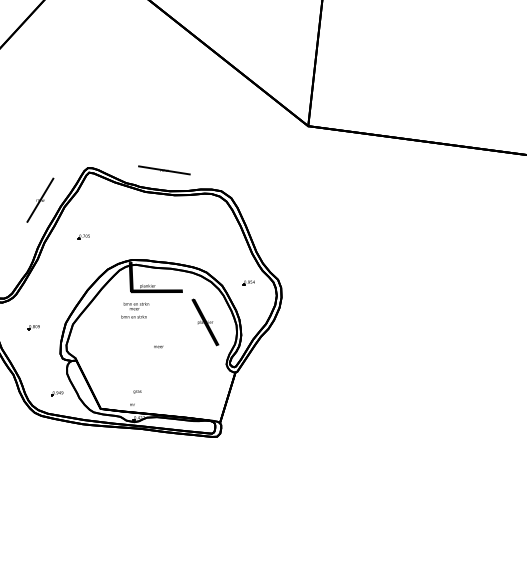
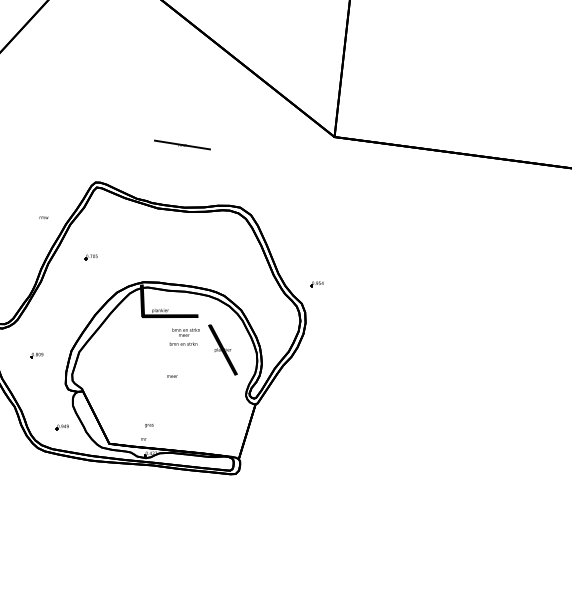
line: (164, 169) -> (182, 144), moved
line: (40, 200) -> (43, 217), removed
part: (248, 283) -> (316, 284), moved
text: (134, 309) -> (184, 336), moved

